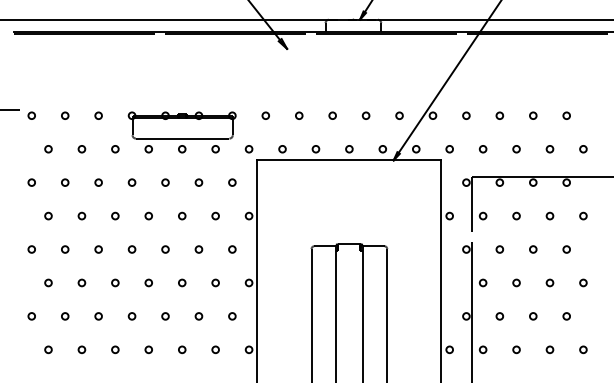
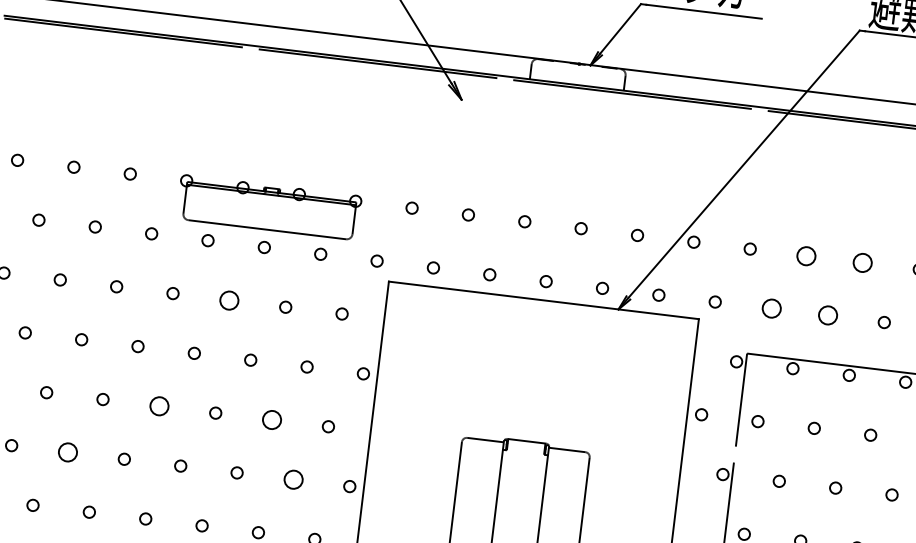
circle: (499, 115) -> (806, 255), size x1.6
circle: (533, 115) -> (863, 262), size x1.6
circle: (482, 149) -> (770, 309), size x1.6
circle: (516, 149) -> (827, 316), size x1.6
circle: (165, 182) -> (229, 300), size x1.6
circle: (131, 249) -> (158, 406), size x1.6
circle: (198, 249) -> (271, 419), size x1.6
circle: (81, 282) -> (67, 451), size x1.6
circle: (215, 282) -> (293, 478), size x1.6

